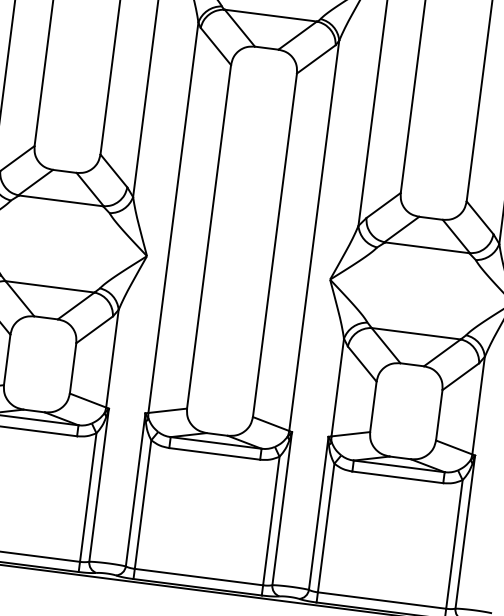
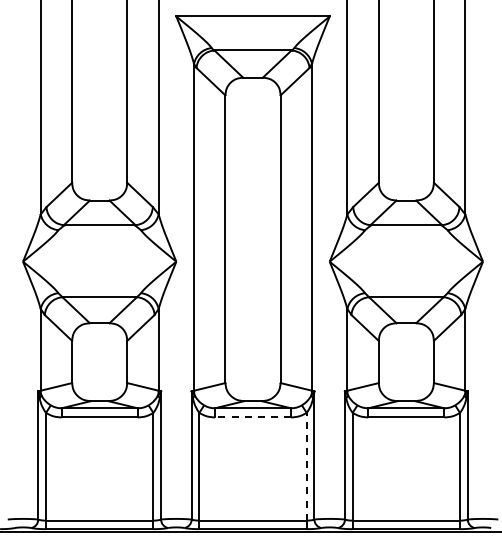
line: (214, 453) -> (252, 417), solid -> dashed
line: (271, 520) -> (306, 466), solid -> dashed

